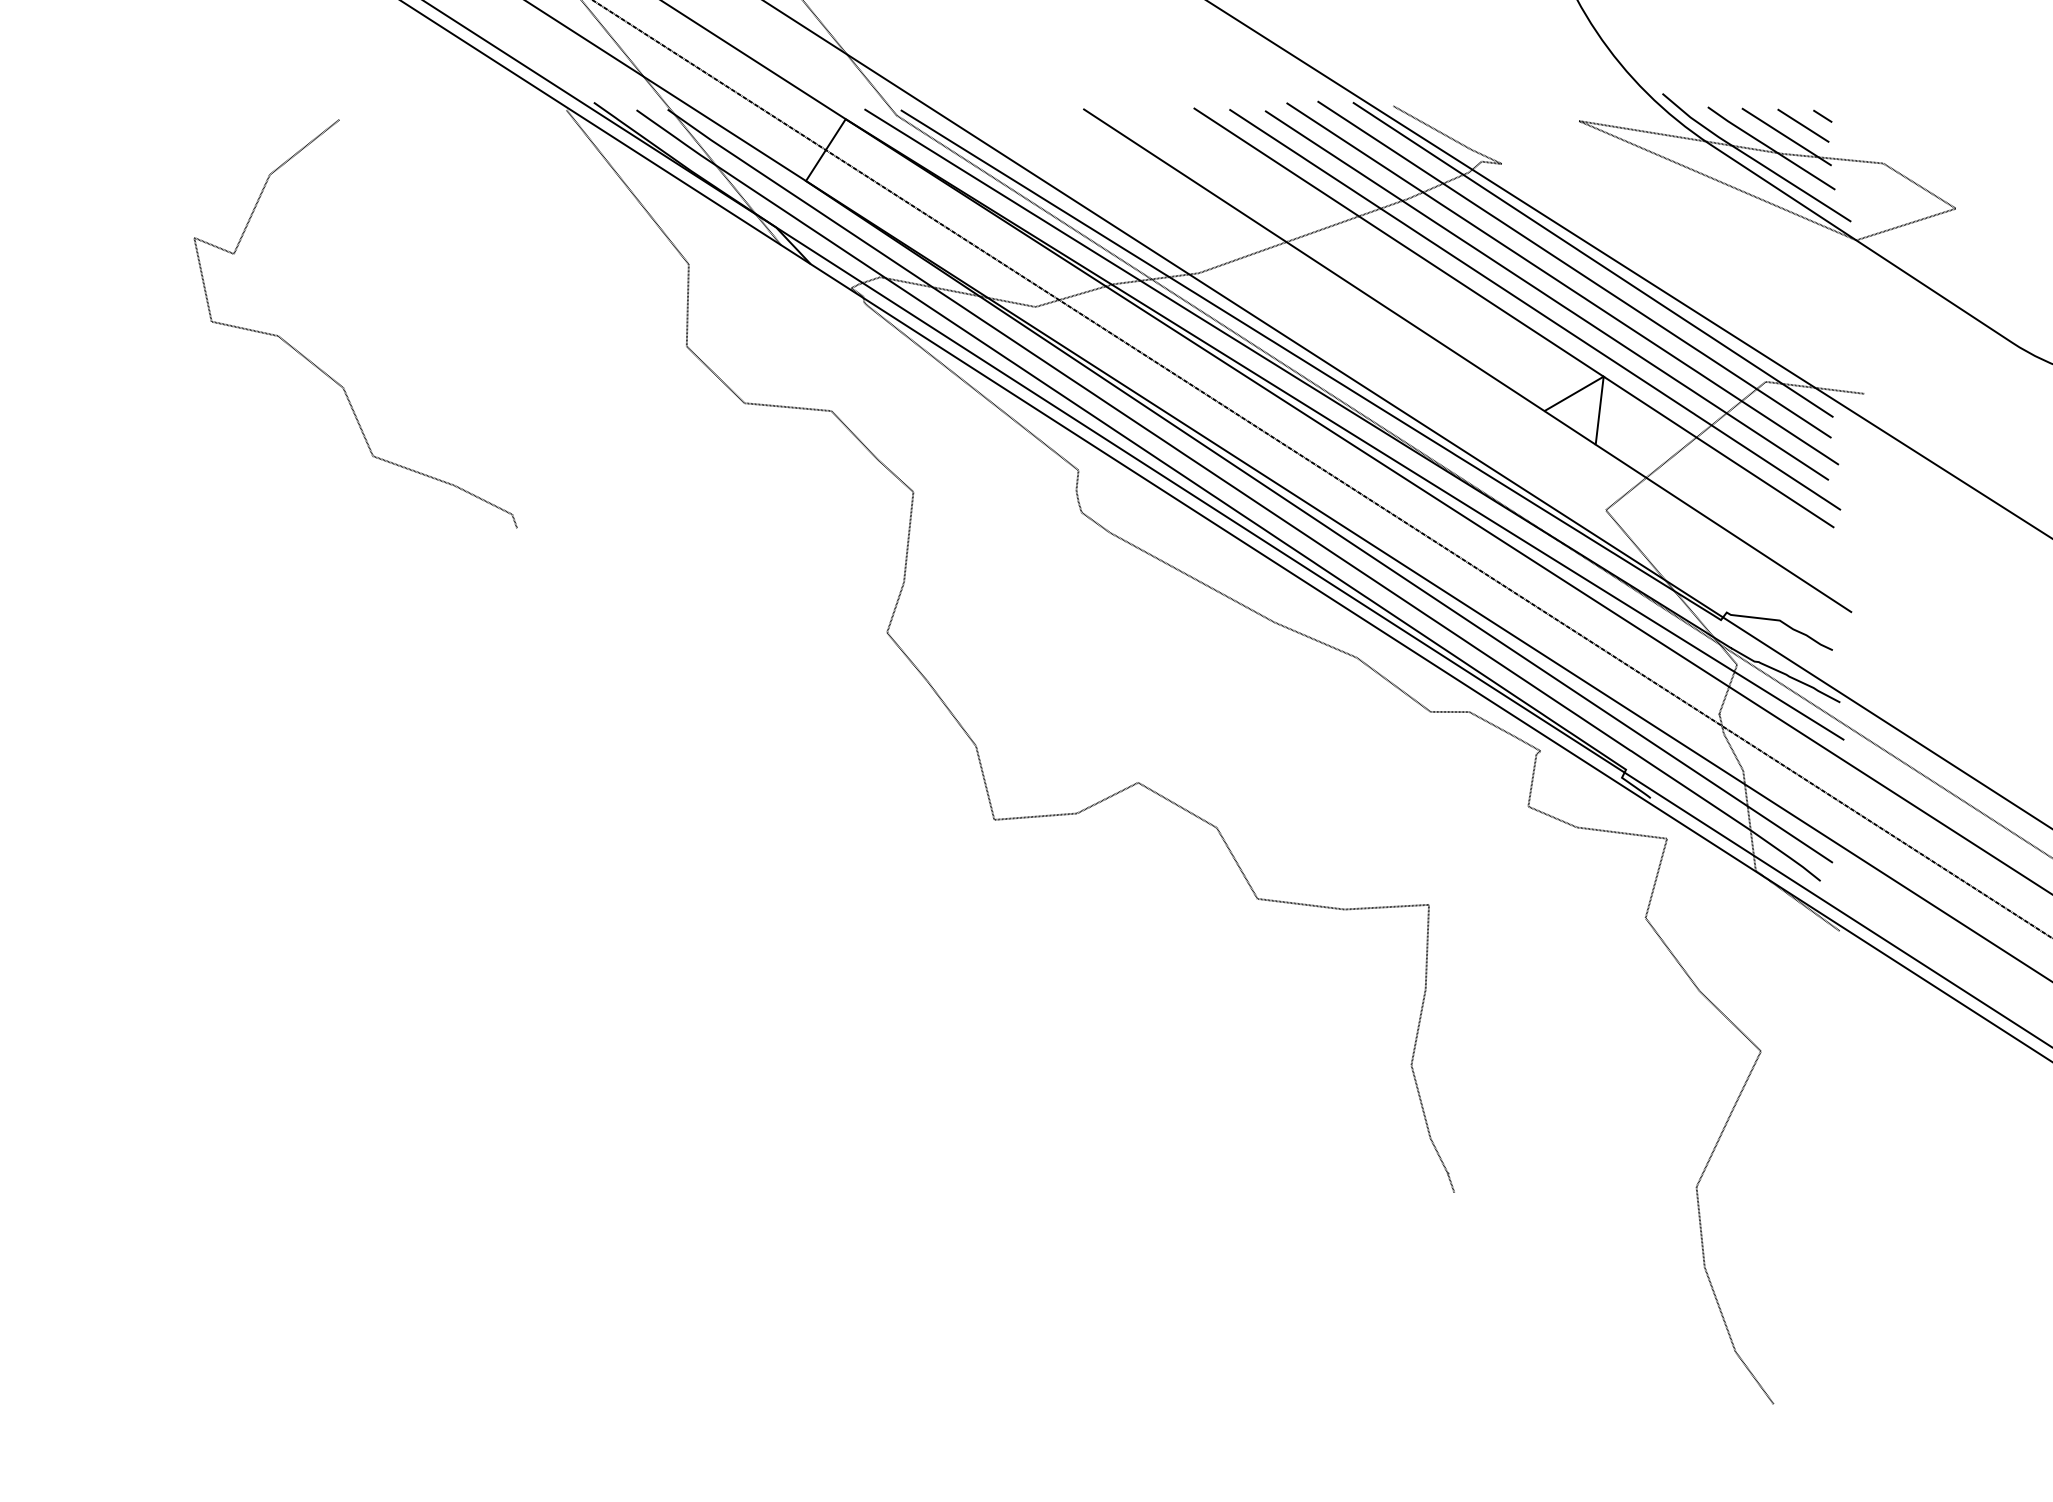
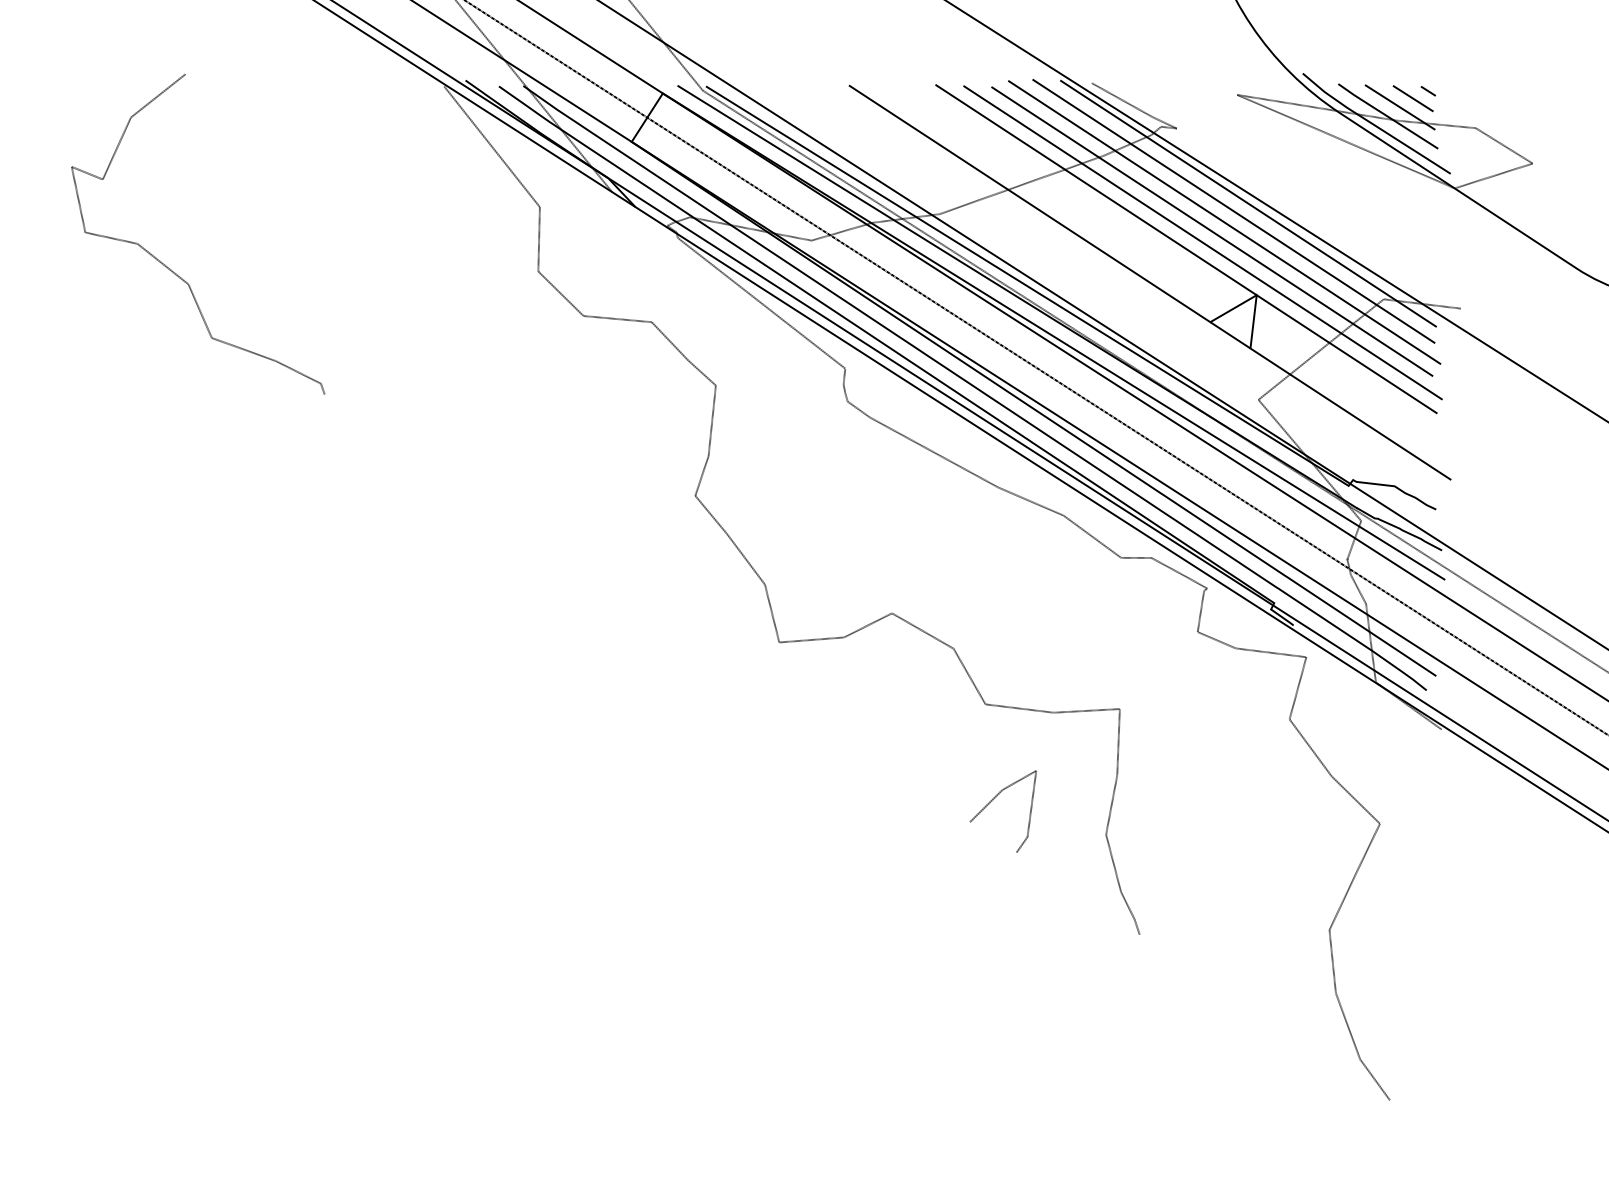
curve: (319, 367) -> (169, 268), moved
line: (1266, 1022) -> (992, 801), added

